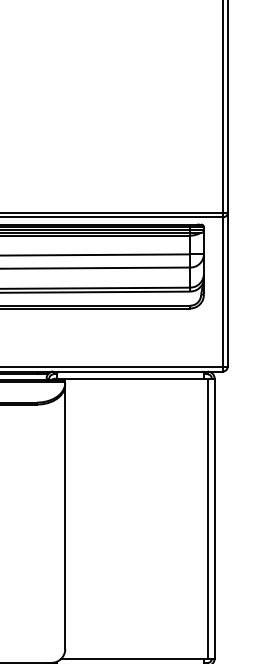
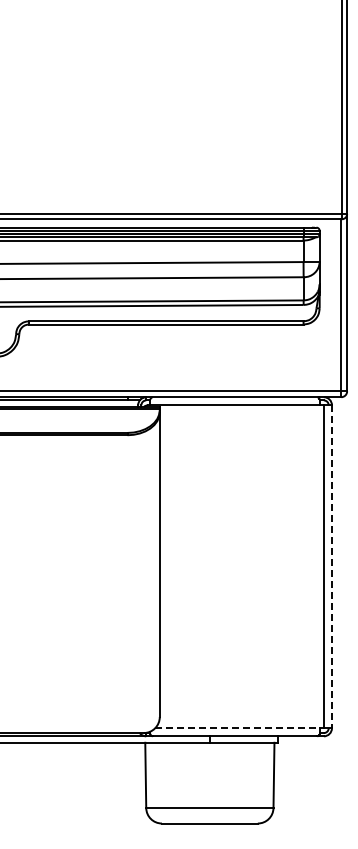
line: (214, 519) -> (331, 567), solid -> dashed
line: (133, 658) -> (238, 728), solid -> dashed

